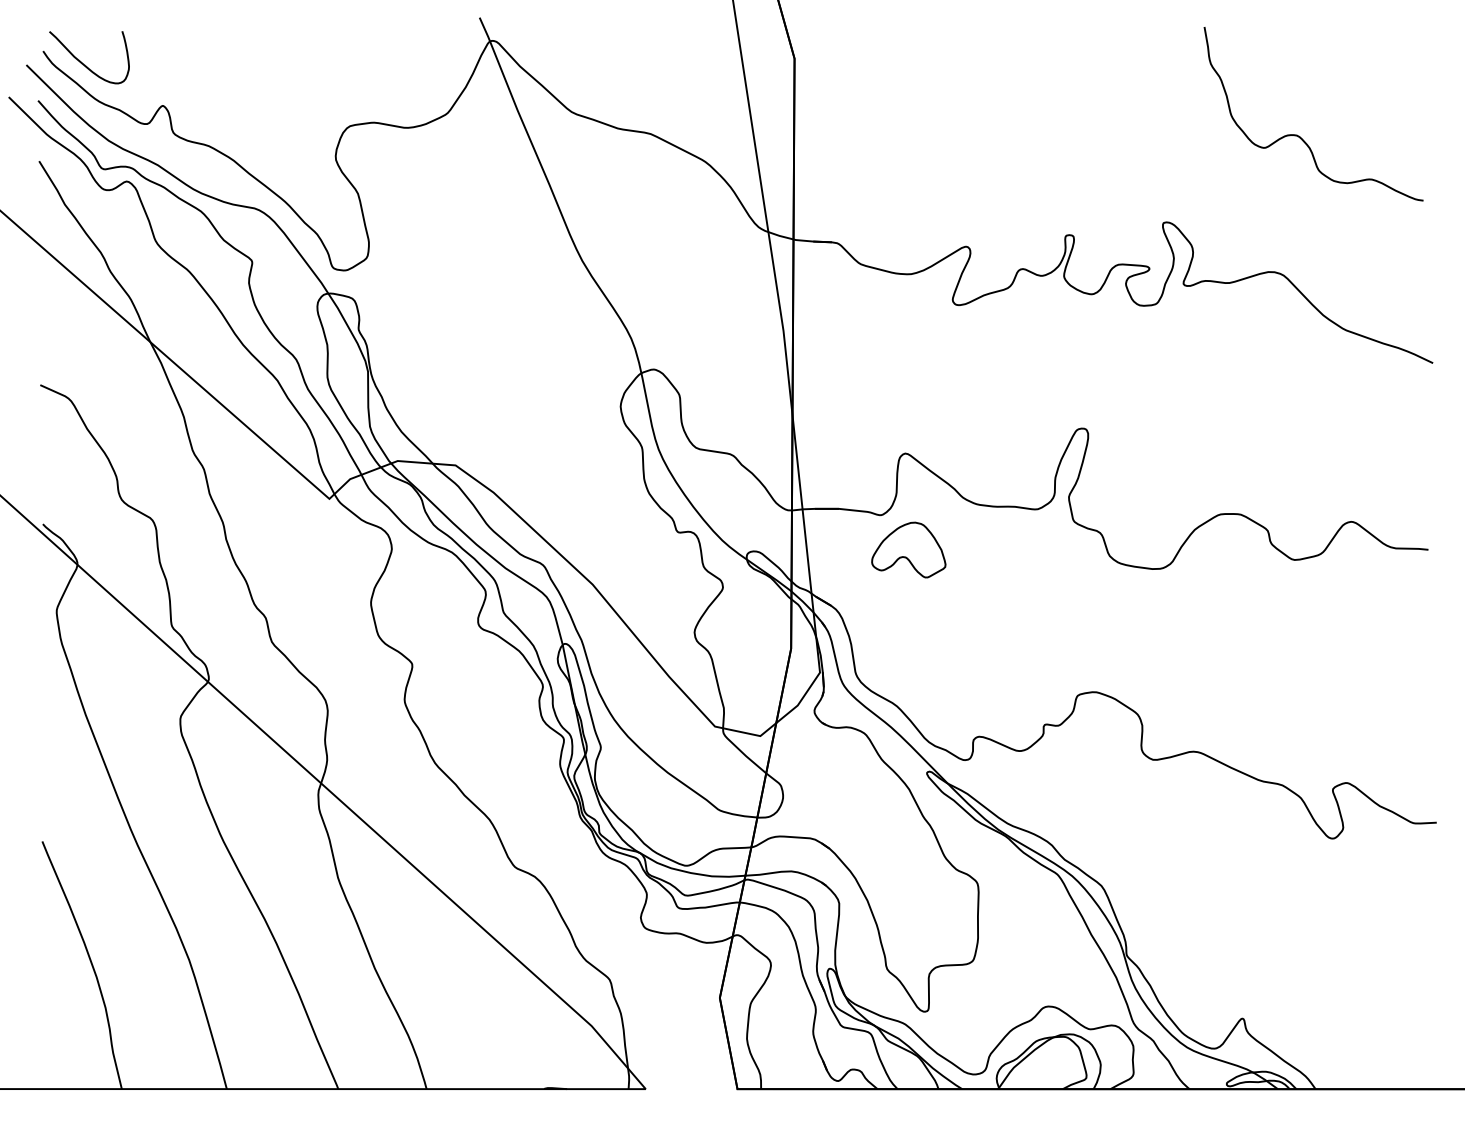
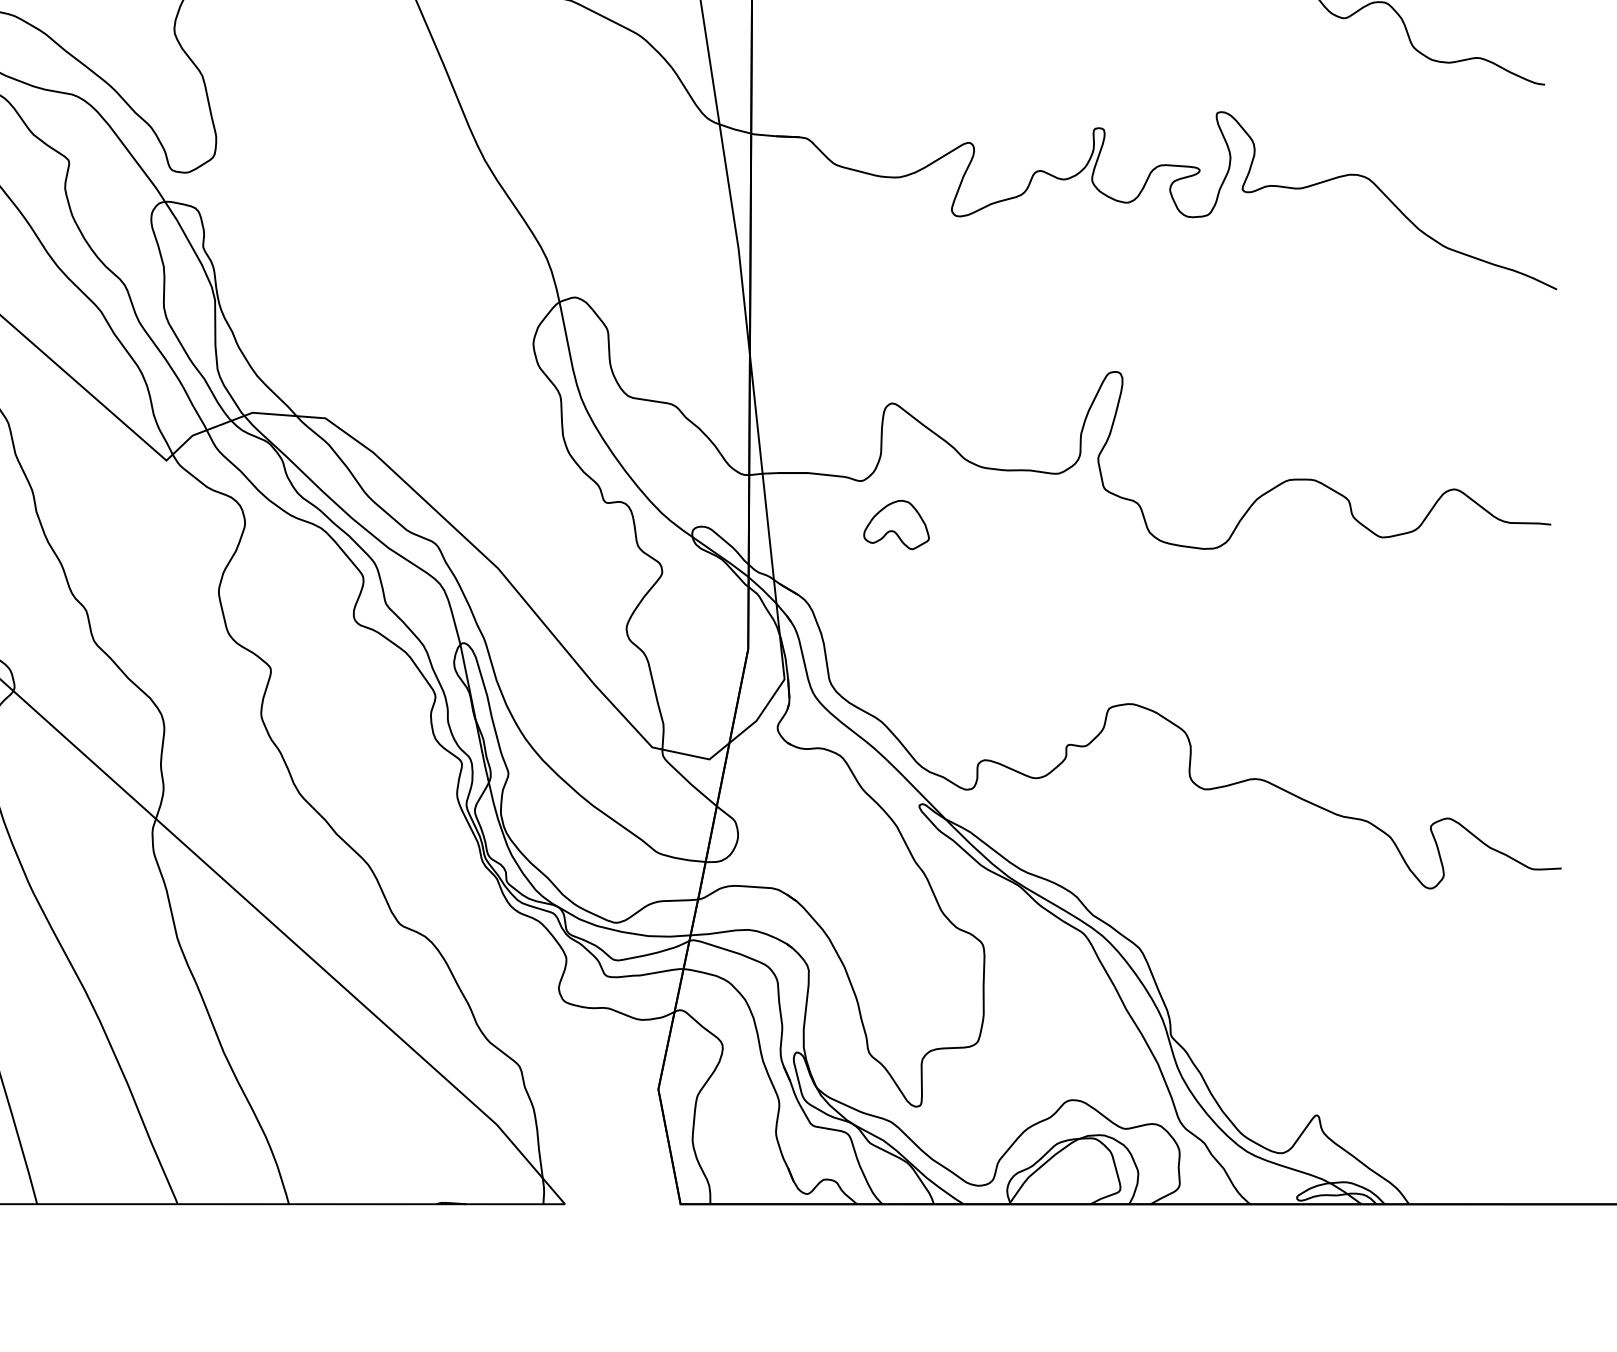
part: (908, 549) -> (896, 524), size x0.7

